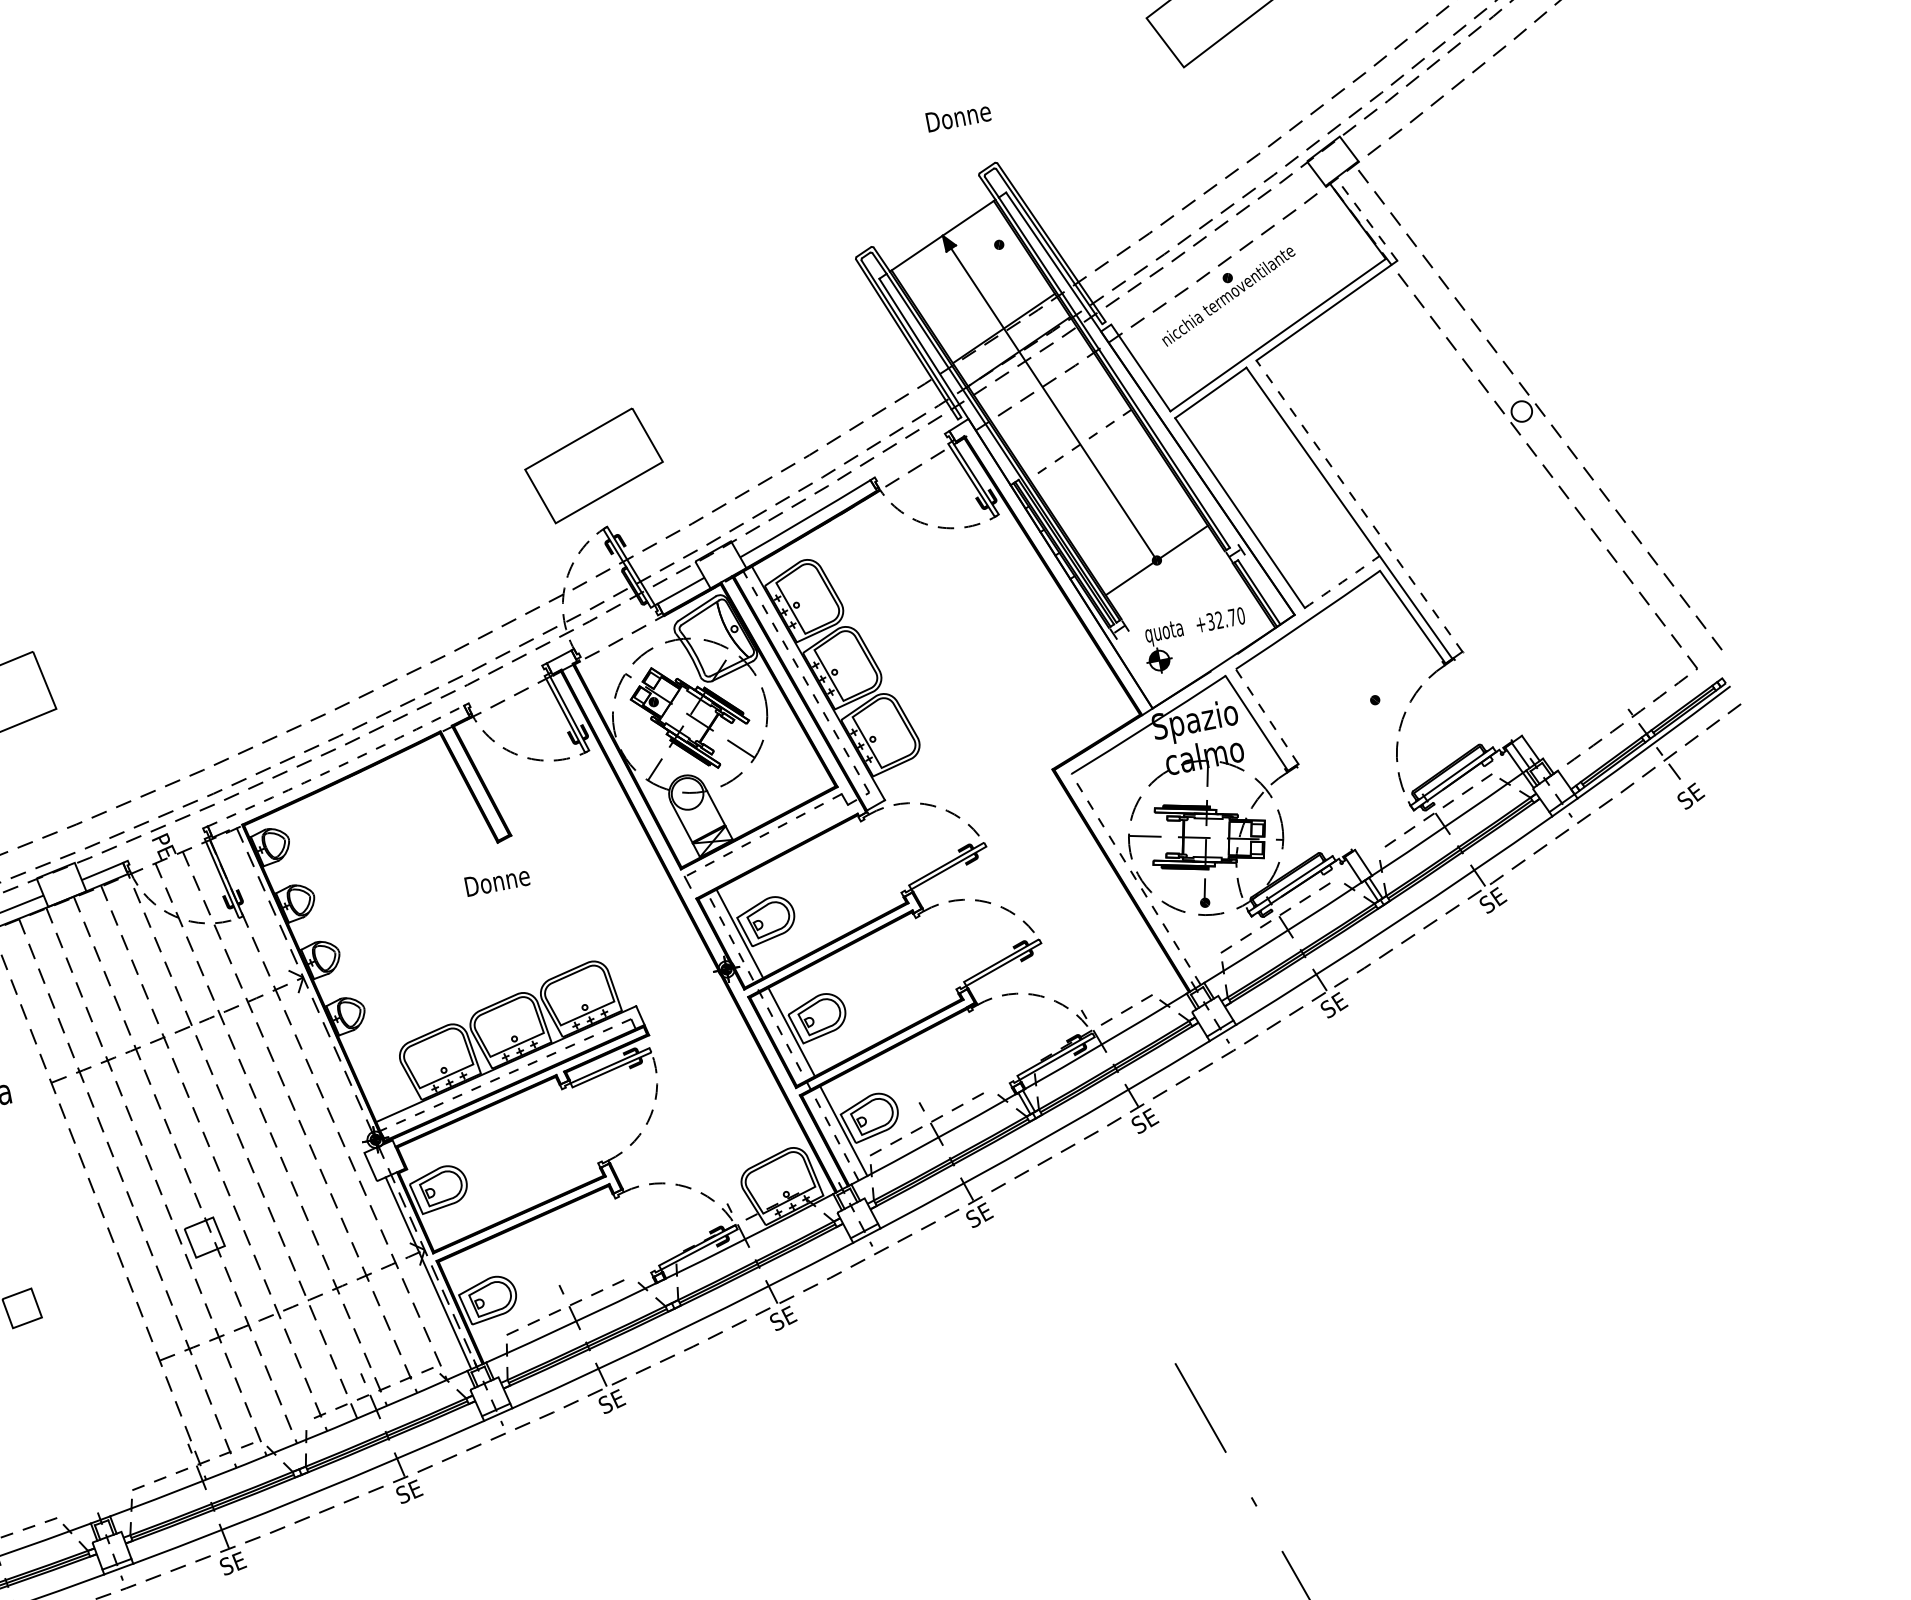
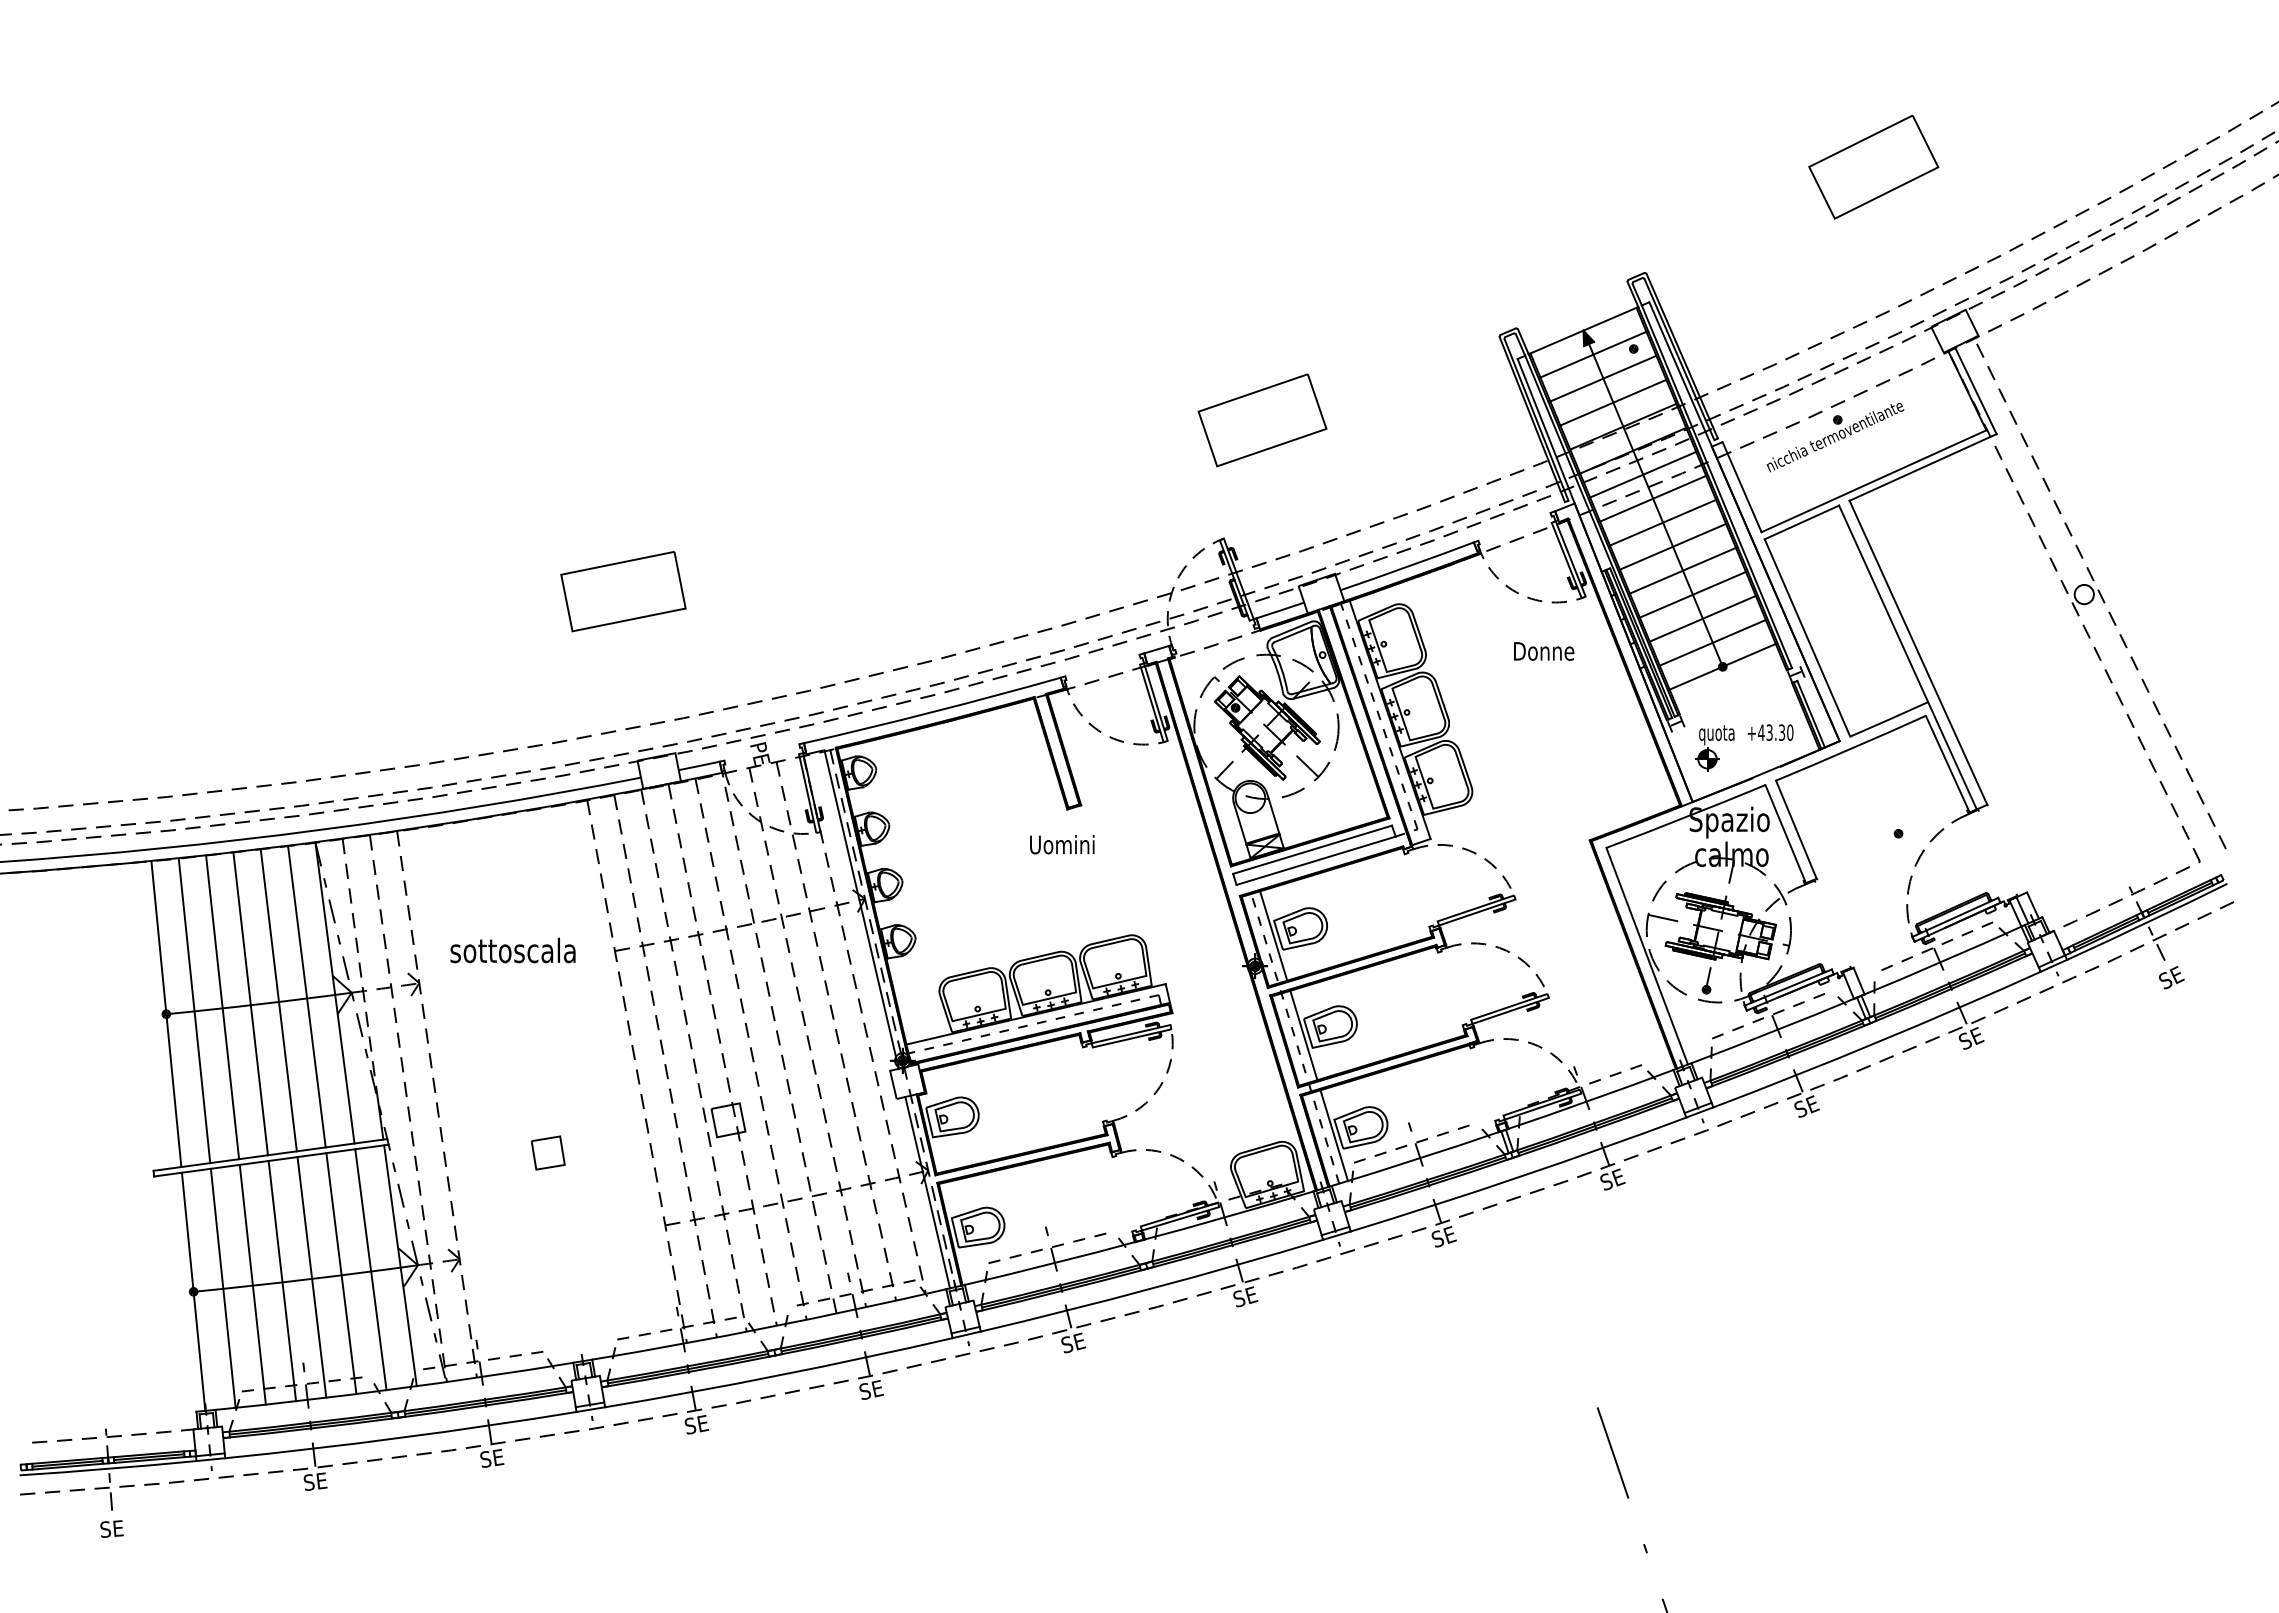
text: (959, 117) -> (1544, 651), moved
line: (1366, 219) -> (1975, 390), dashed -> solid
line: (958, 258) -> (1593, 354), added
line: (972, 282) -> (1602, 378), added
line: (988, 305) -> (1613, 402), added
line: (1034, 374) -> (1643, 474), added
line: (1050, 397) -> (1653, 498), added
line: (1064, 421) -> (1662, 522), added
line: (1080, 444) -> (1673, 546), dashed -> solid
part: (594, 466) -> (1262, 420), moved
line: (1095, 467) -> (1682, 570), added
line: (1110, 490) -> (1692, 594), added
line: (1359, 505) -> (1918, 652), dashed -> solid
line: (1125, 513) -> (1702, 618), added
line: (1141, 537) -> (1712, 642), added
arc: (1342, 582) -> (1889, 719), dashed -> solid
text: (1221, 619) -> (1771, 732), +32.70 -> +43.30
line: (1267, 716) -> (1796, 829), dashed -> solid
arc: (336, 768) -> (932, 712), dashed -> solid
line: (763, 835) -> (1312, 849), dashed -> solid
line: (768, 846) -> (1315, 860), added
line: (1136, 879) -> (1647, 956), dashed -> solid
text: (499, 880) -> (1062, 844), Donne -> Uomini
line: (301, 989) -> (861, 909), added

